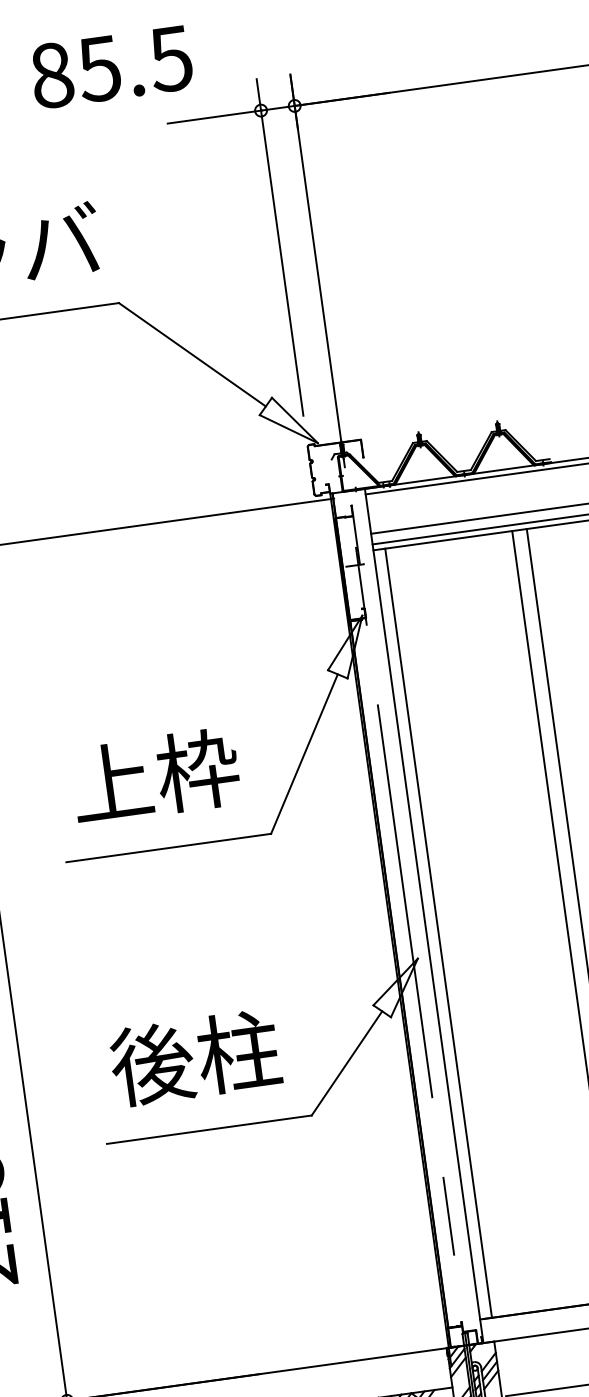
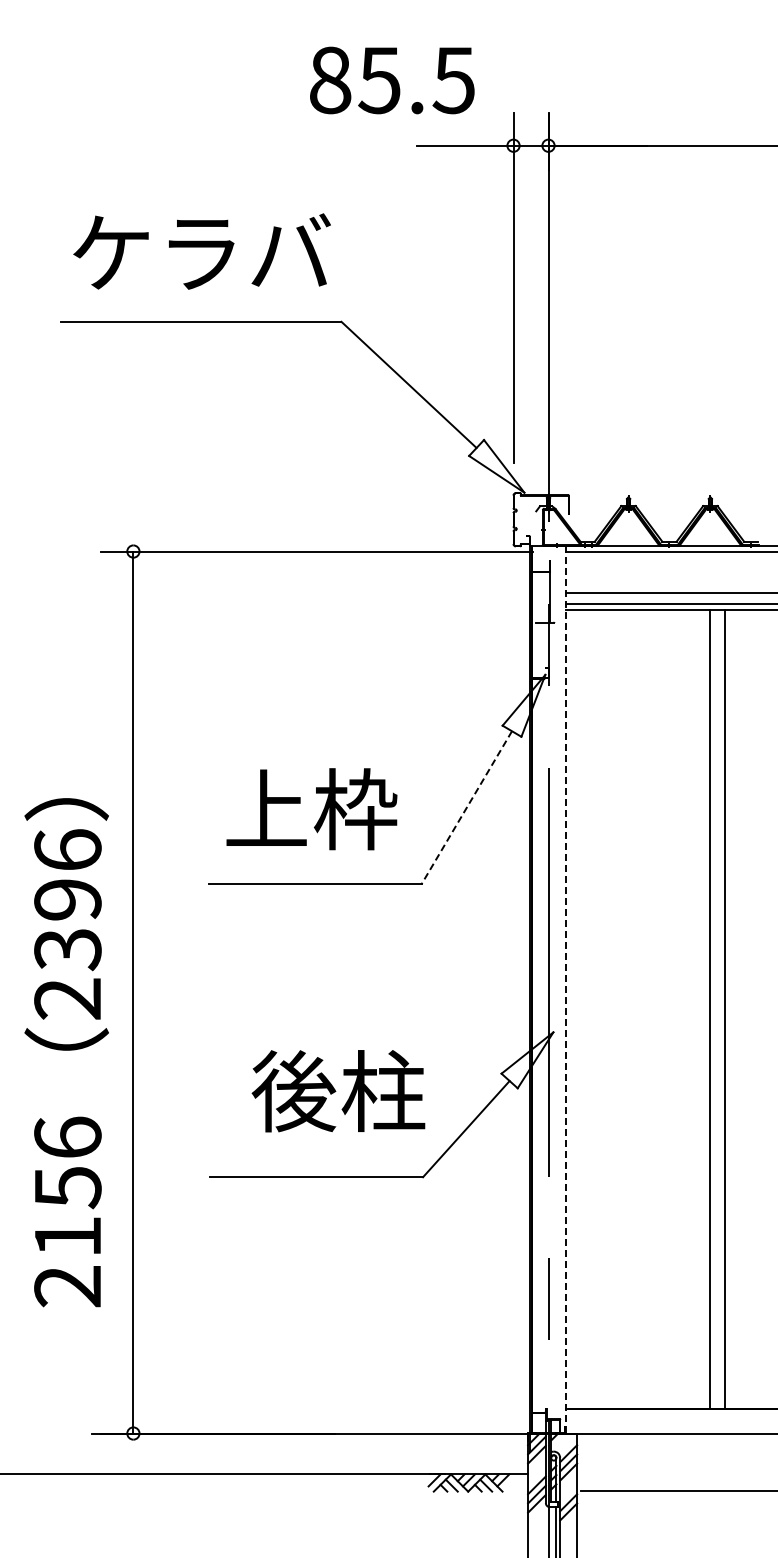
text: (111, 67) -> (392, 80), moved
line: (304, 753) -> (466, 807), solid -> dashed
line: (423, 915) -> (565, 989), solid -> dashed
line: (438, 932) -> (578, 1008), removed
text: (195, 1058) -> (338, 1091), moved

